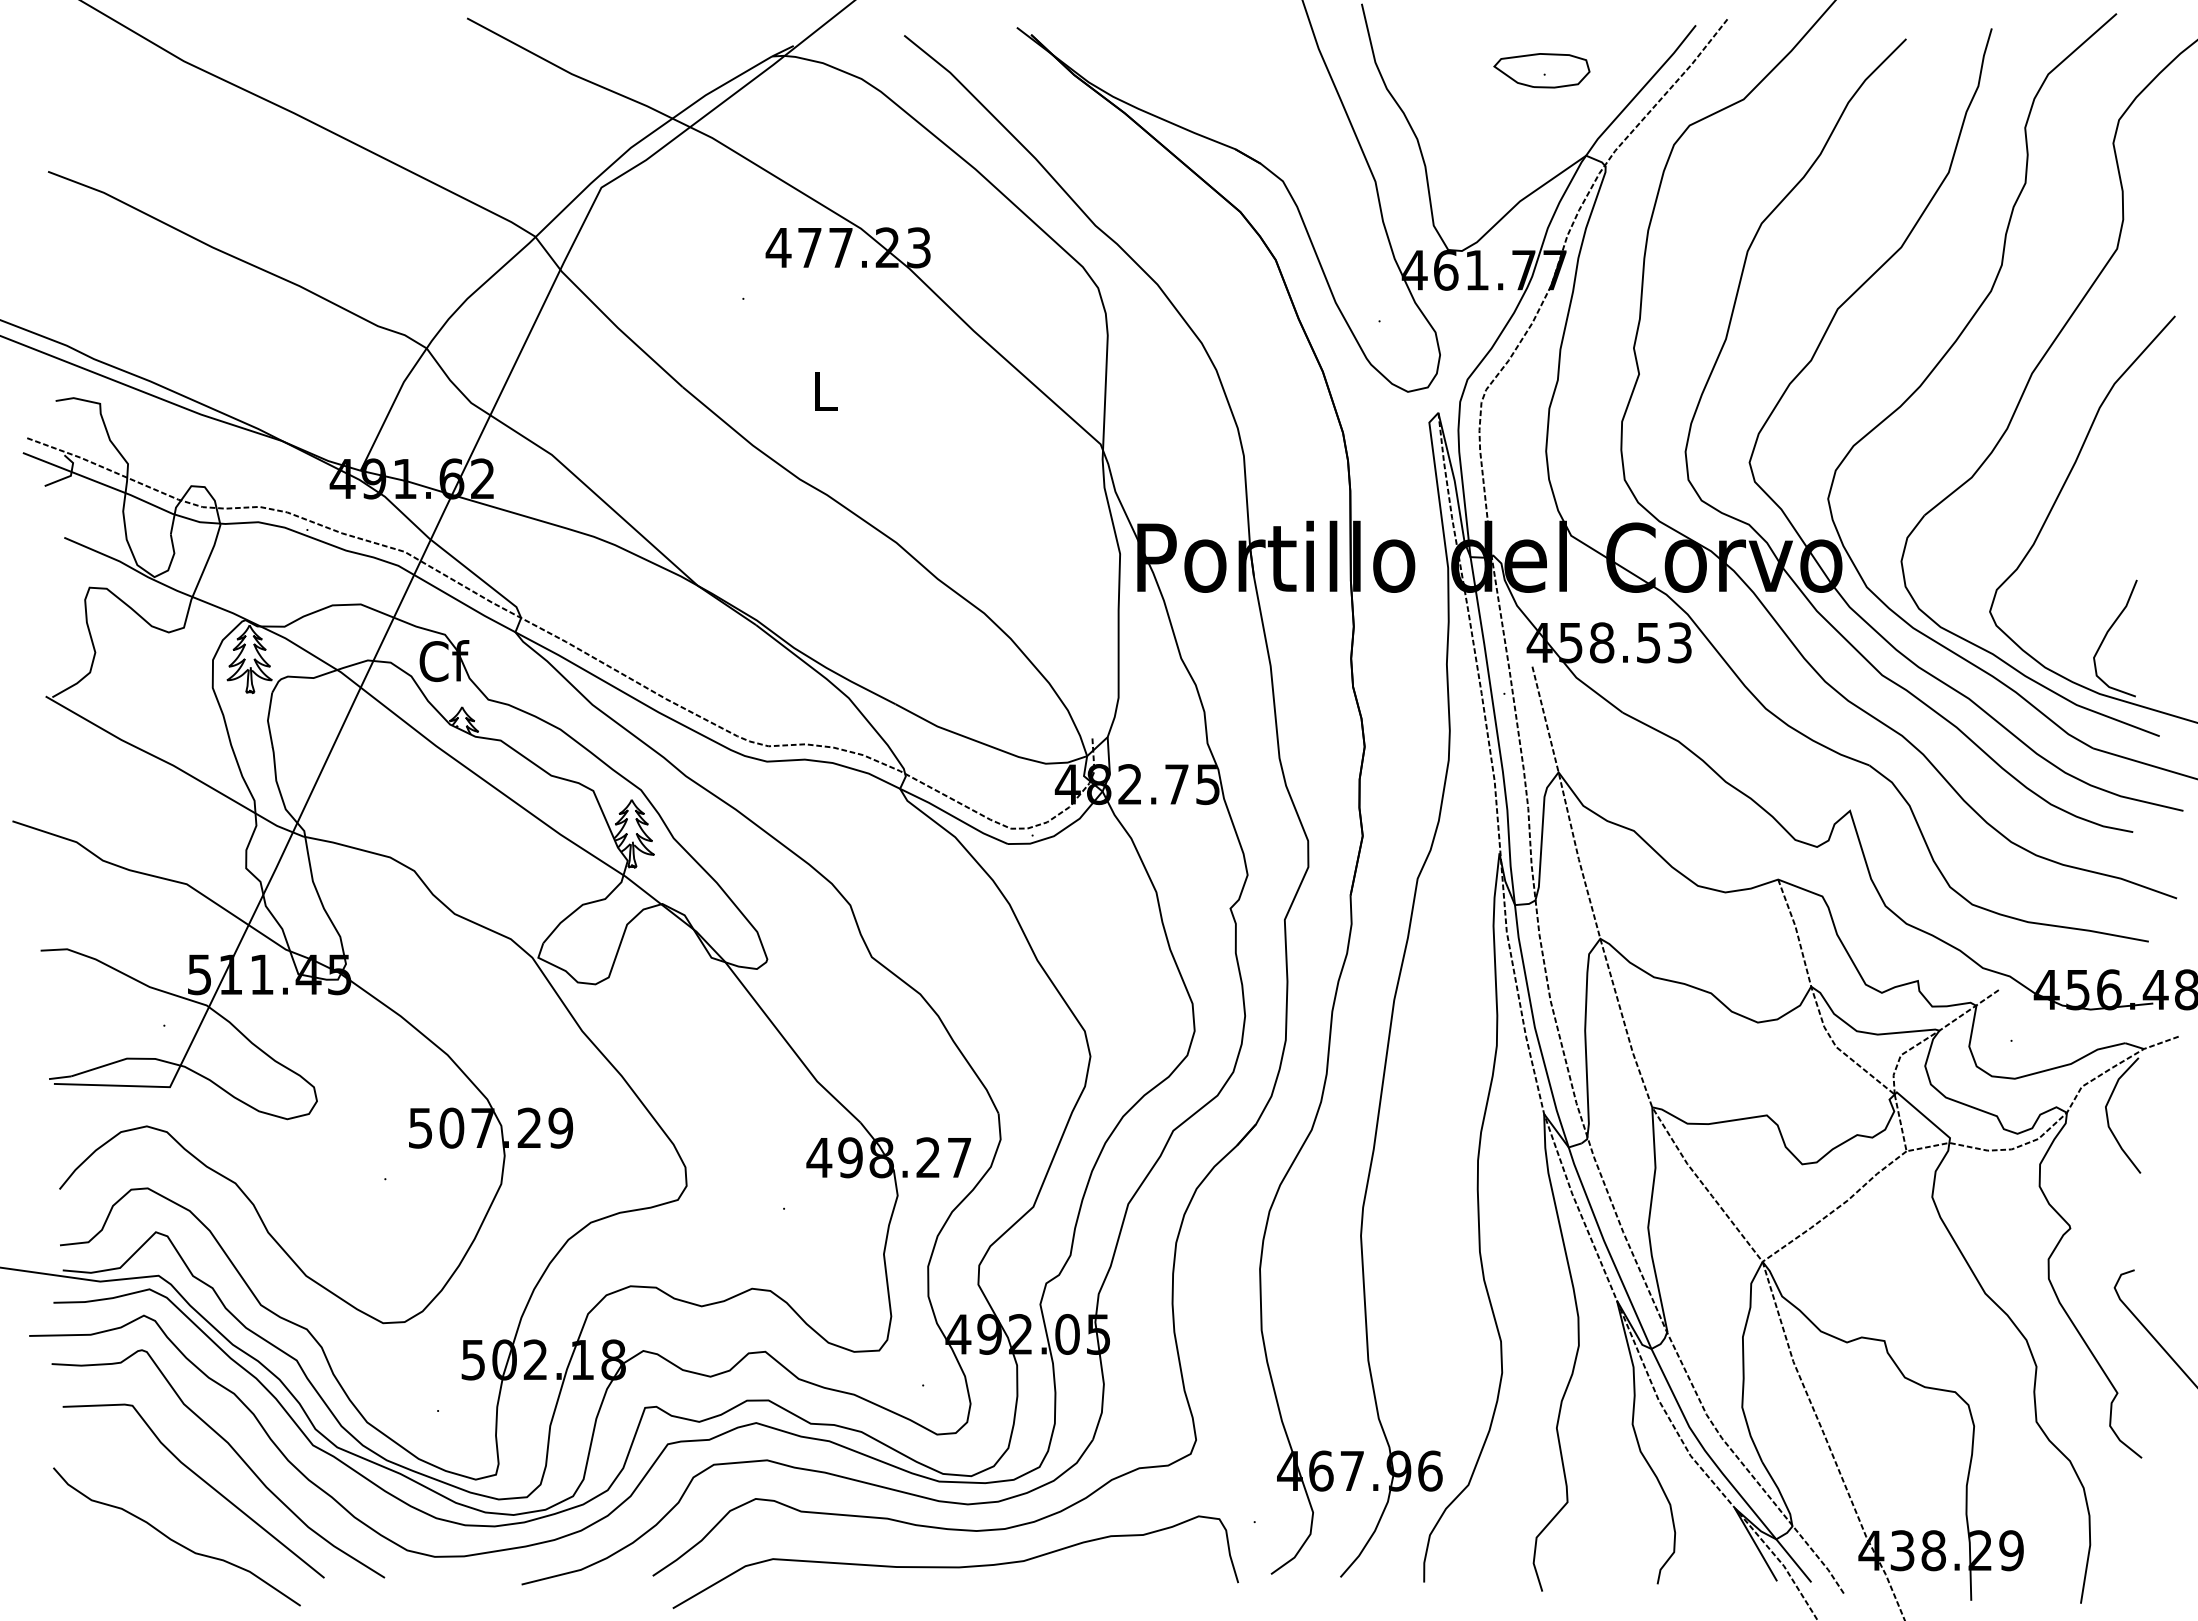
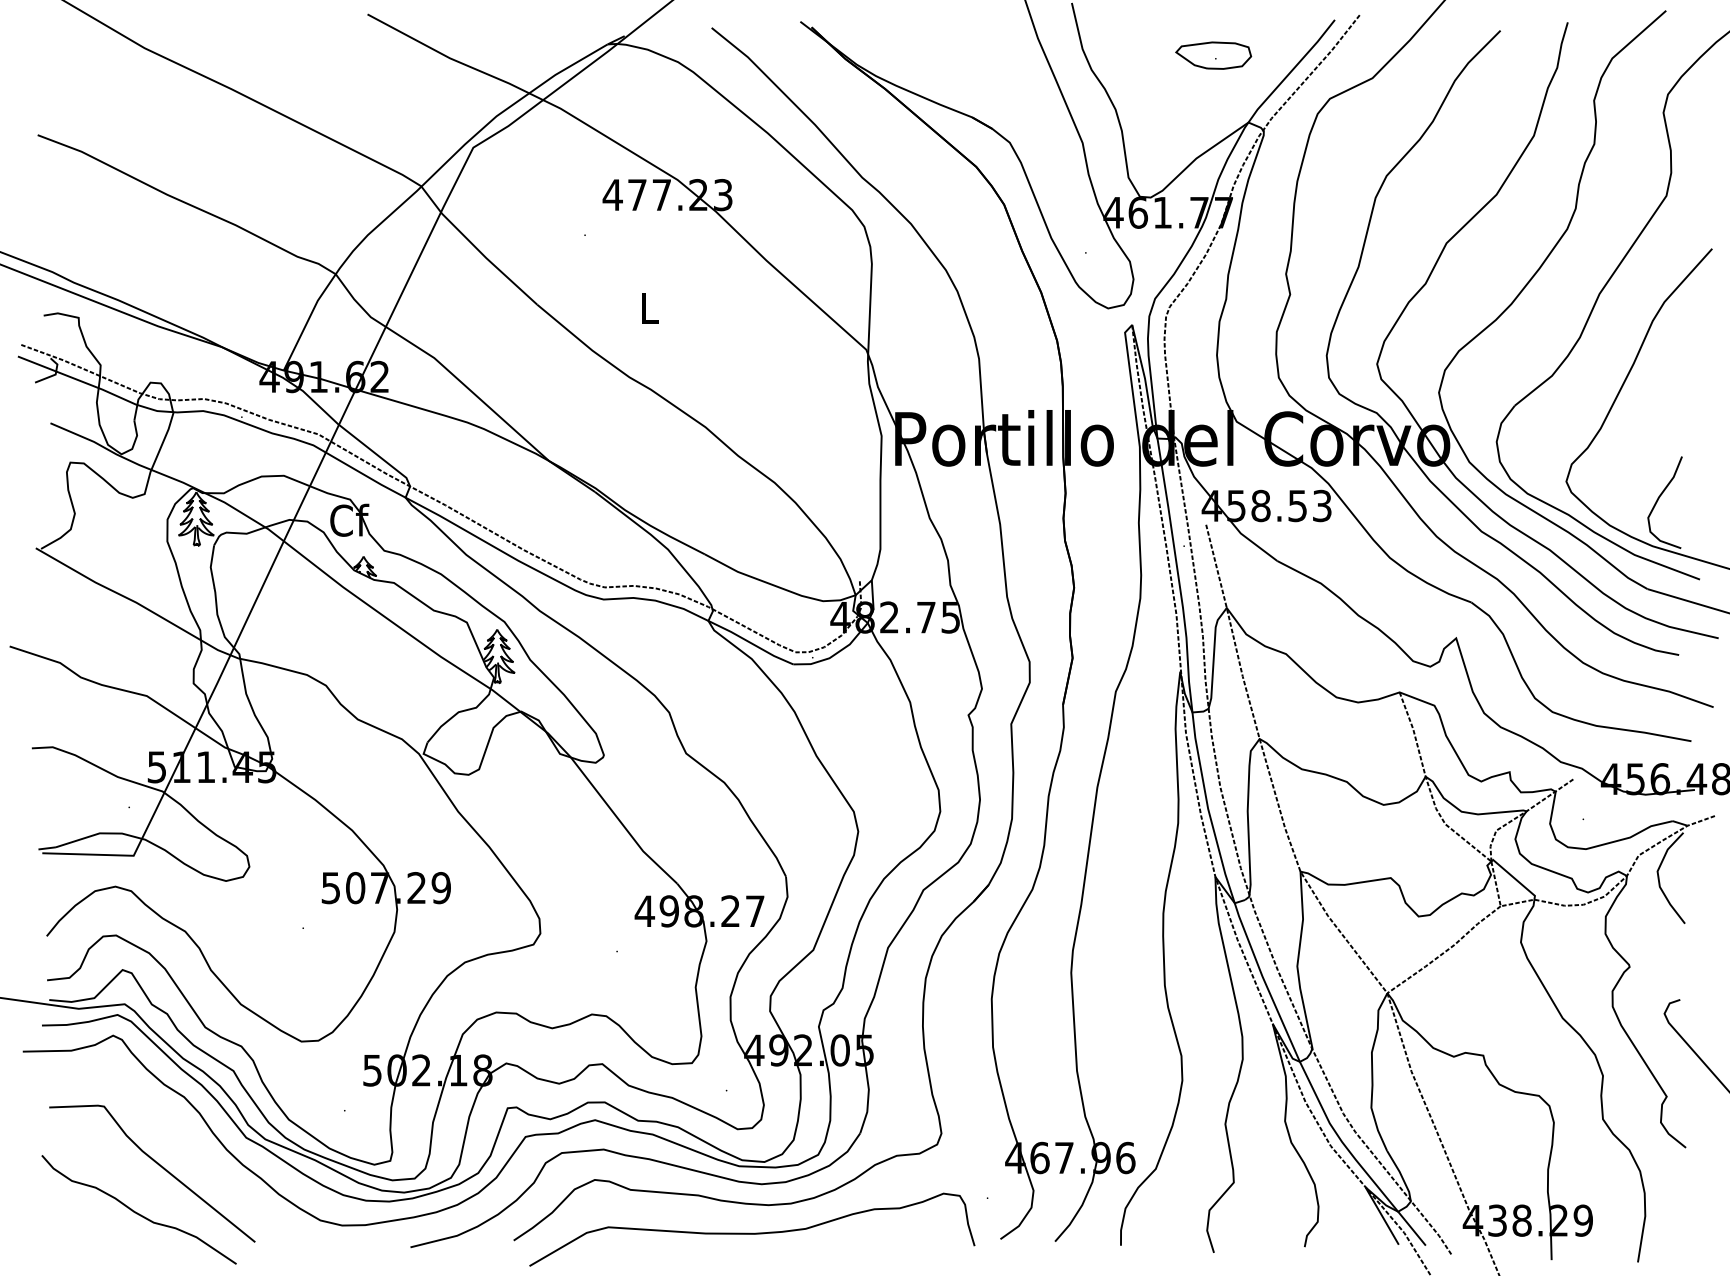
curve: (235, 1453) -> (185, 1144), removed

